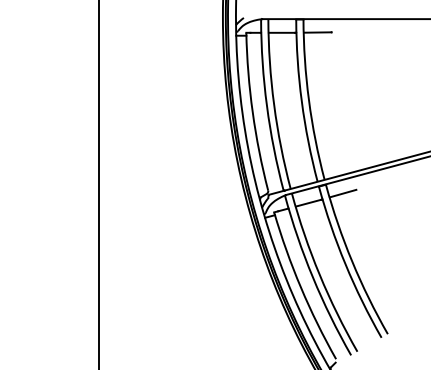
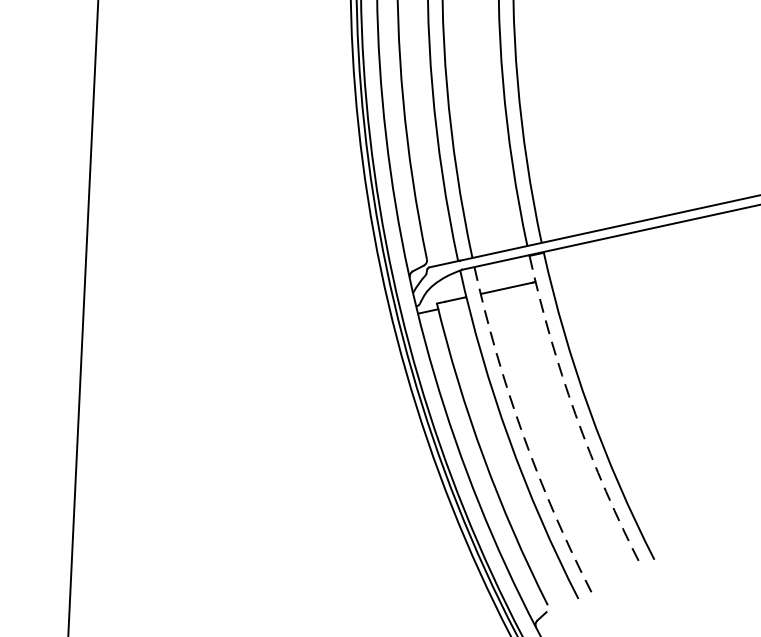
line: (342, 193) -> (576, 271), removed
arc: (345, 264) -> (575, 415), solid -> dashed
arc: (319, 274) -> (522, 432), solid -> dashed

